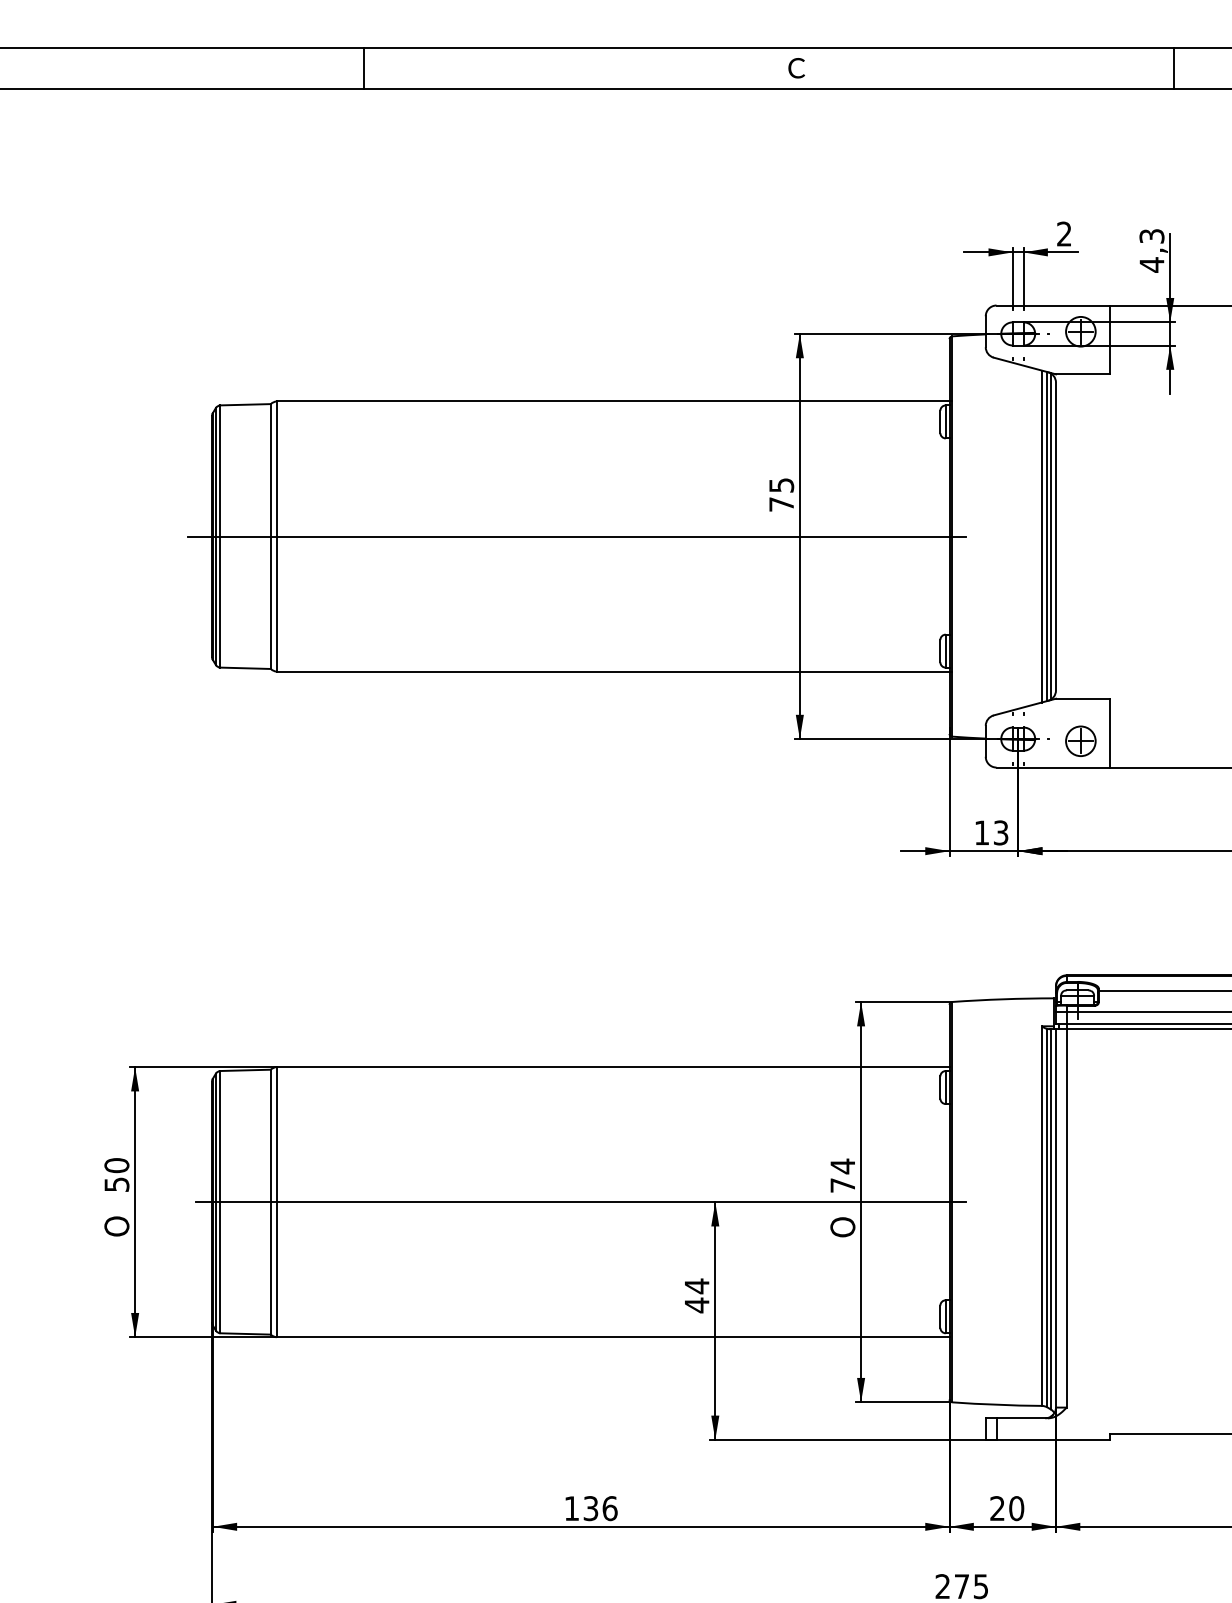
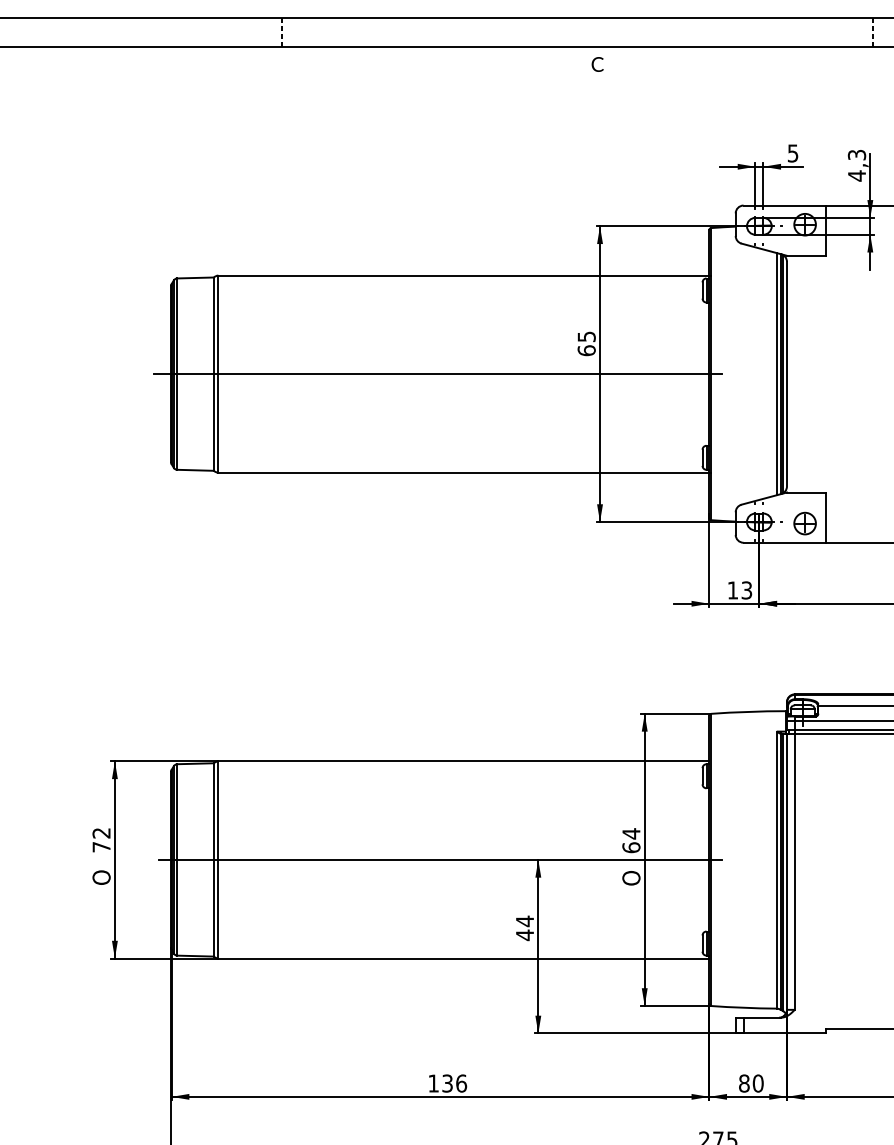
line: (364, 68) -> (282, 32), solid -> dashed
text: (796, 68) -> (597, 64), moved
line: (1174, 68) -> (873, 32), solid -> dashed
text: (1064, 233) -> (793, 153), 2 -> 5
text: (781, 503) -> (586, 350), 75 -> 65
text: (116, 1174) -> (101, 839), 50 -> 72
text: (842, 1184) -> (631, 847), 74 -> 64
text: (997, 1508) -> (744, 1083), 20 -> 80

